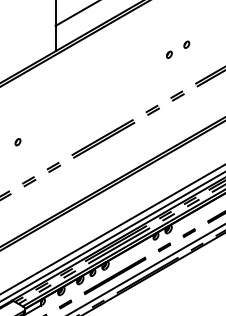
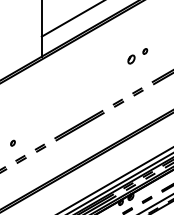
part: (169, 54) -> (131, 59), size x1.6
part: (17, 142) -> (12, 143), moved

